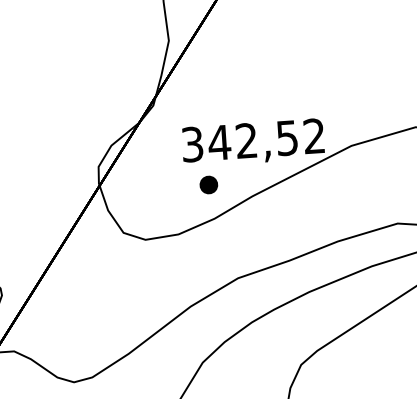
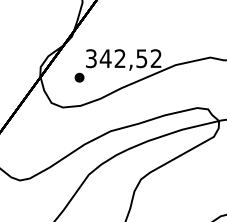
part: (208, 184) -> (79, 77), moved

